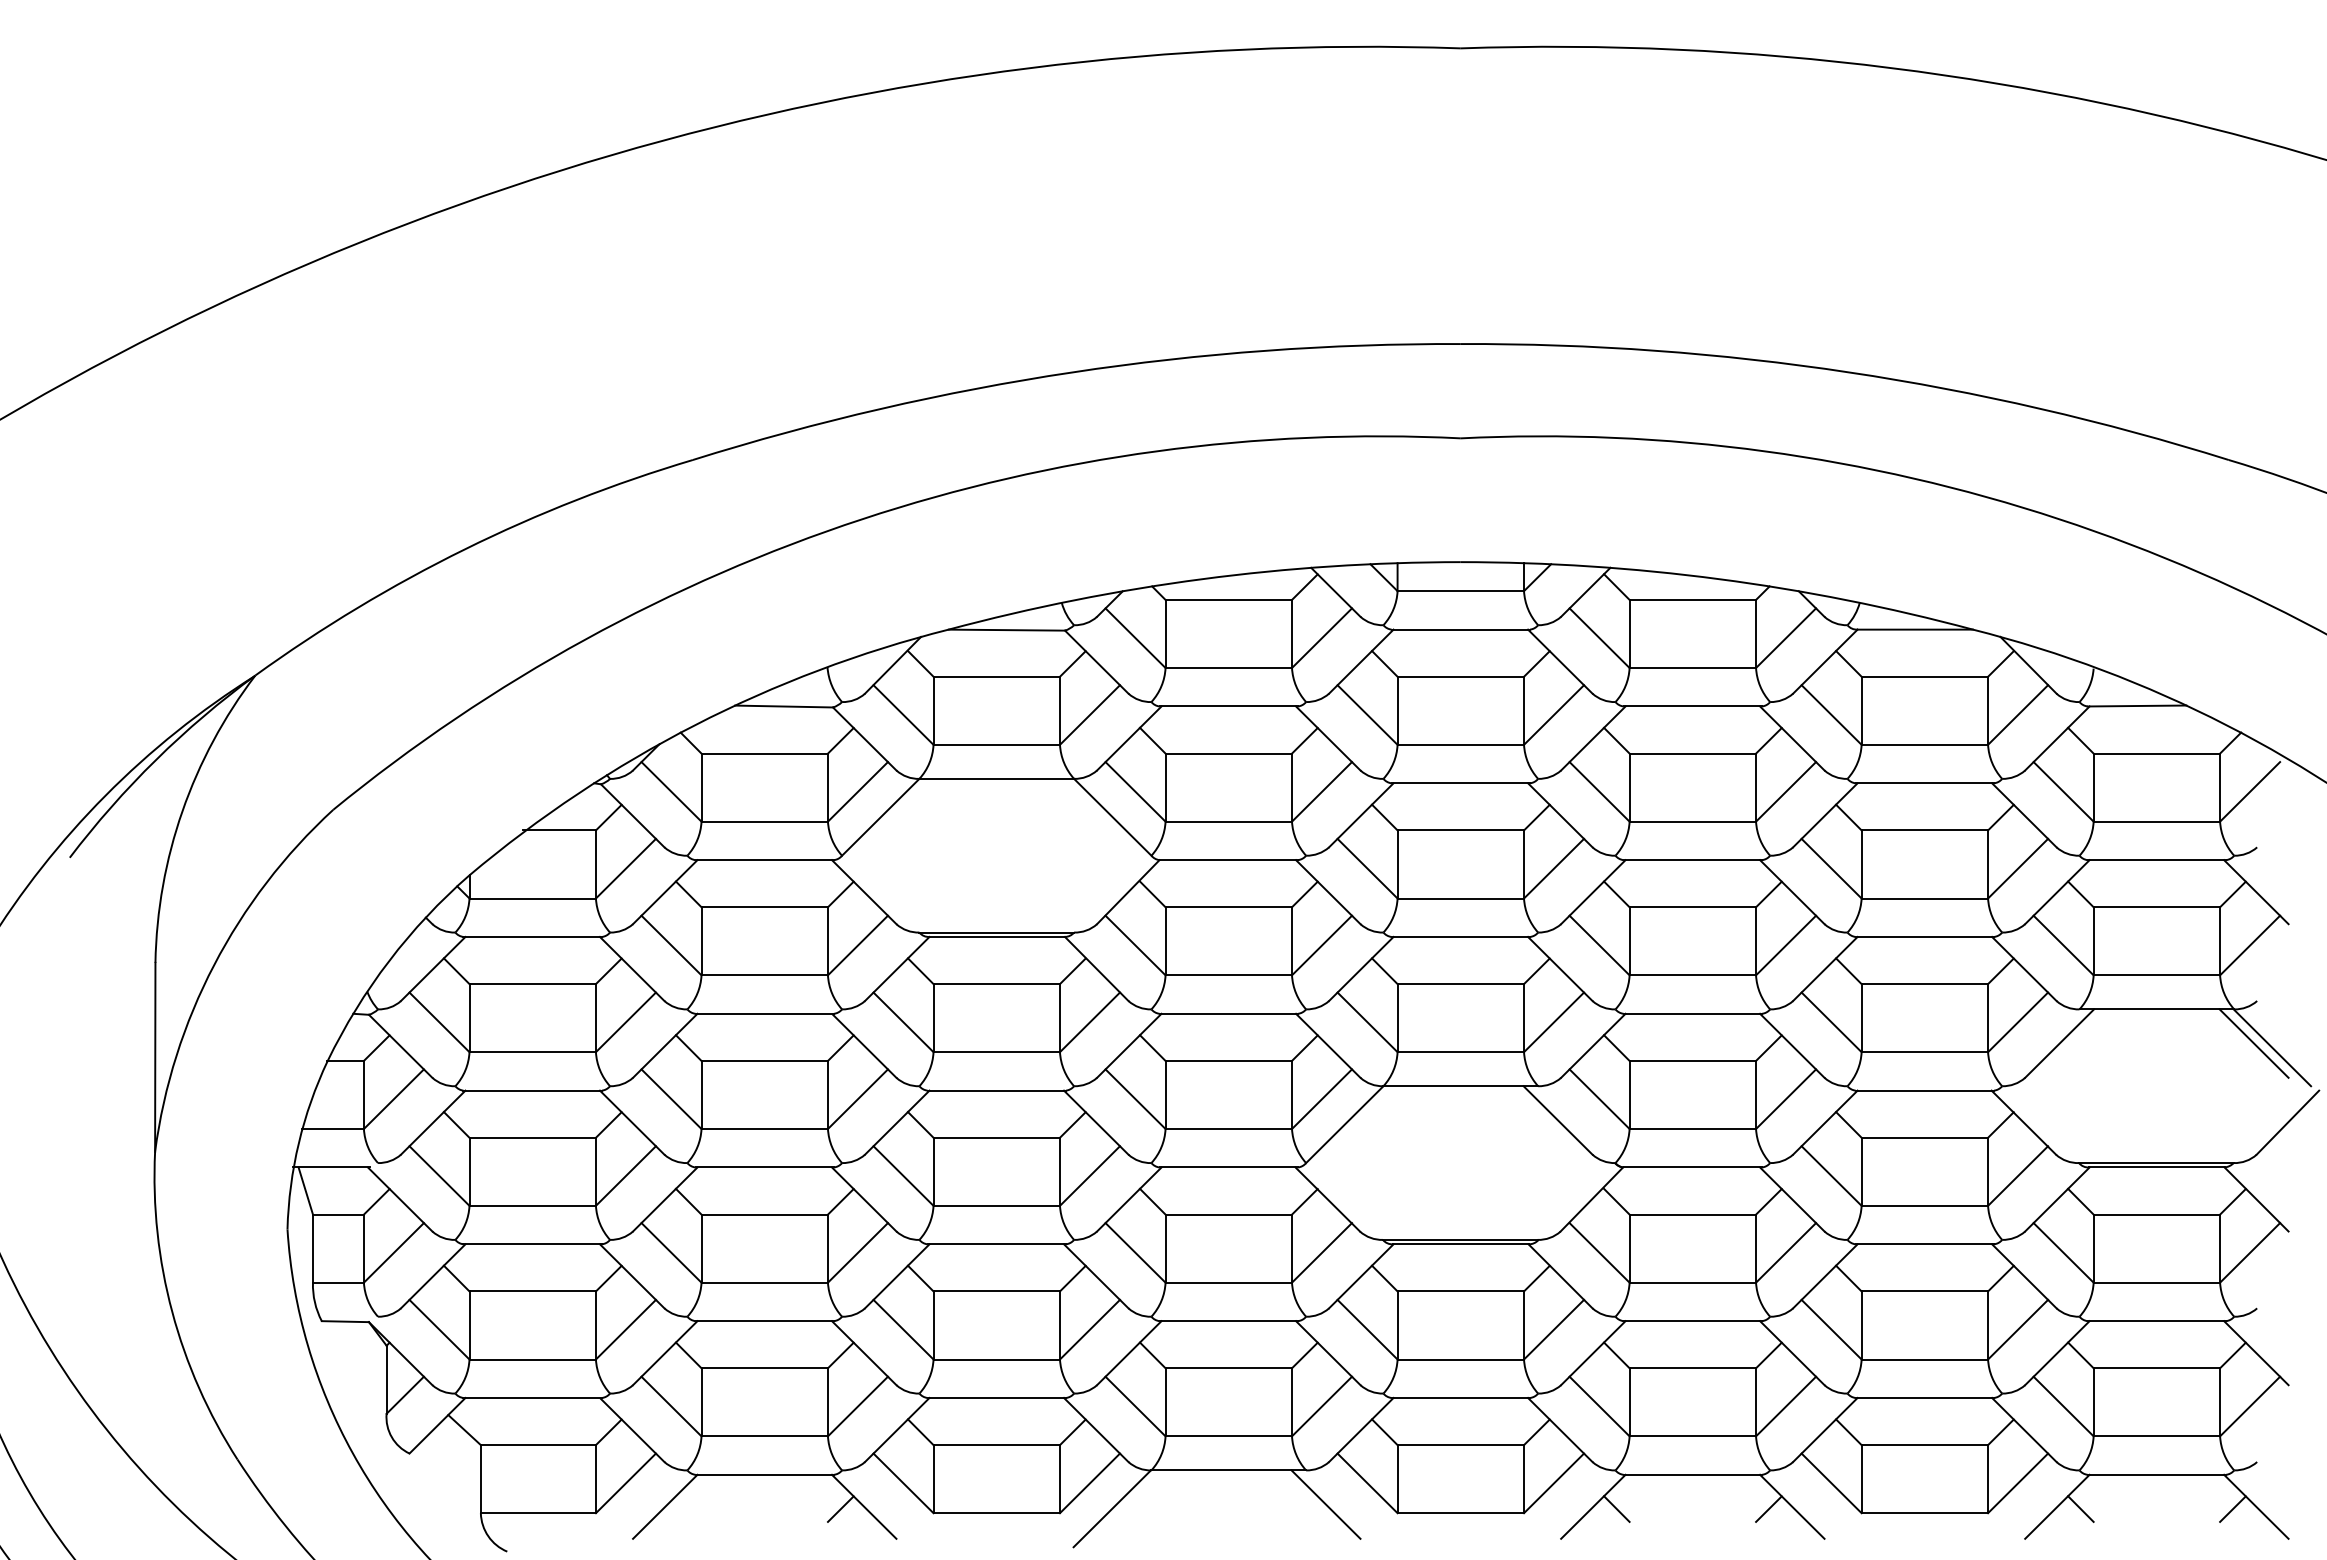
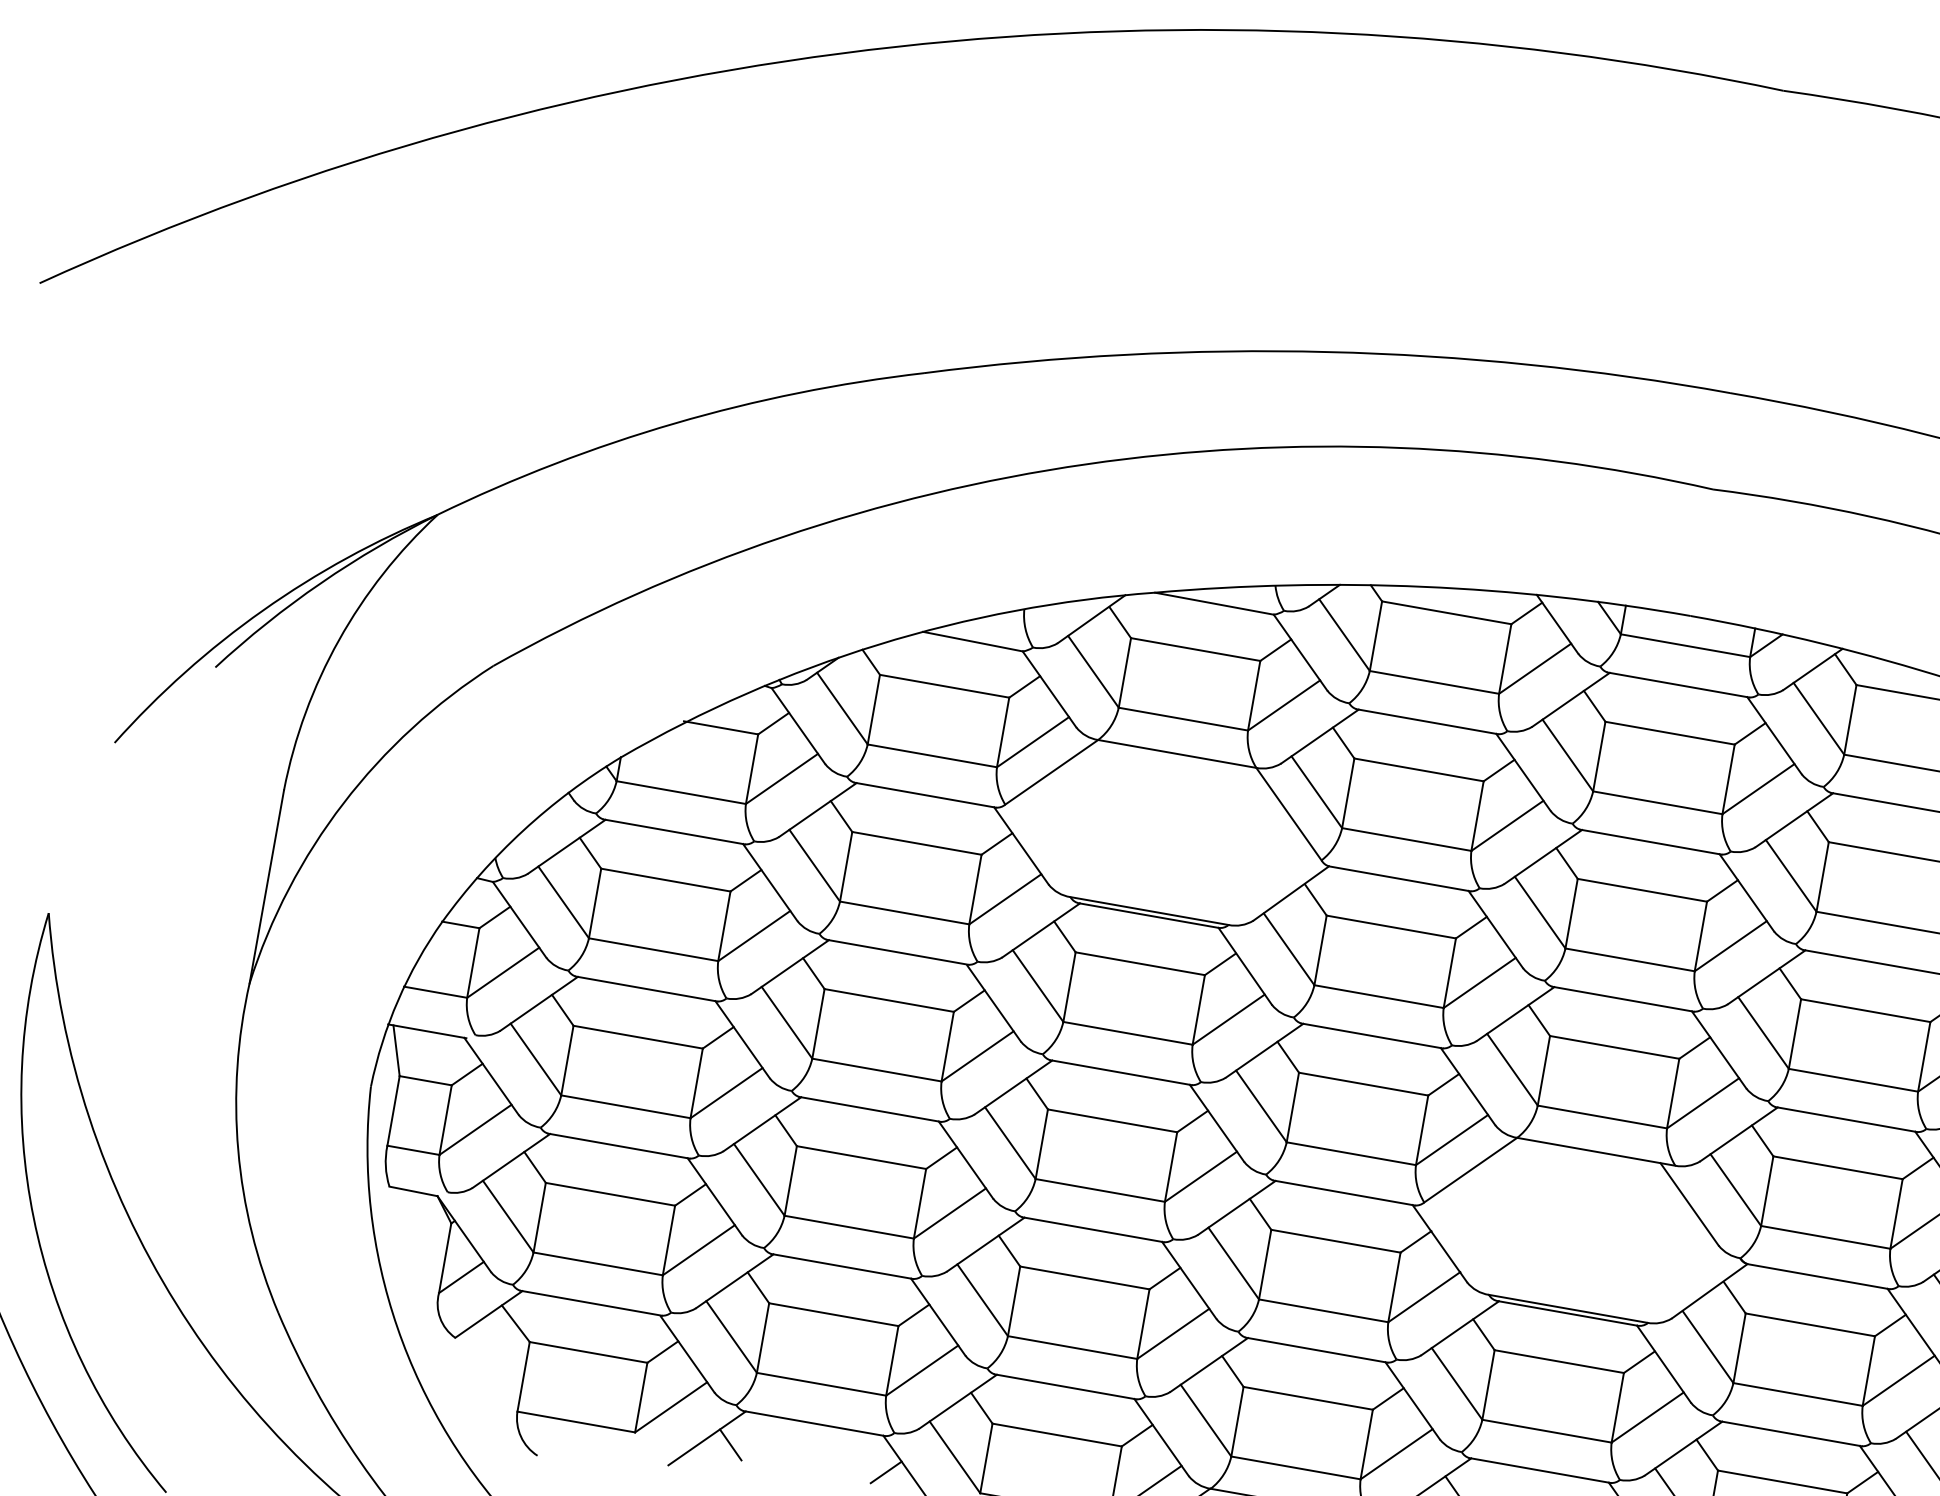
line: (688, 1508) -> (730, 1444), added

